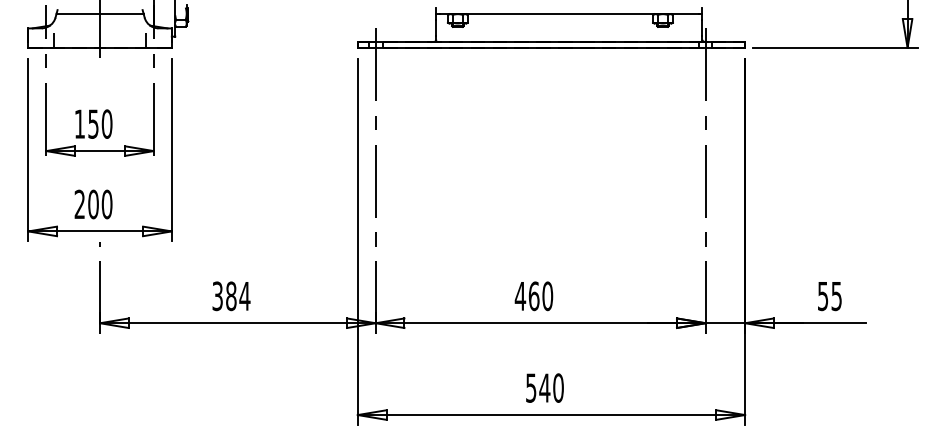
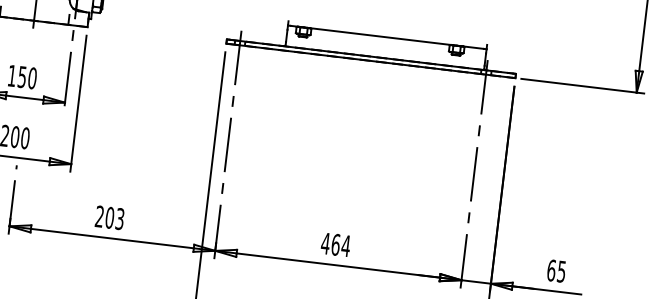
text: (231, 296) -> (110, 218), 384 -> 203
text: (547, 296) -> (345, 246), 460 -> 464
text: (822, 296) -> (551, 270), 55 -> 65

